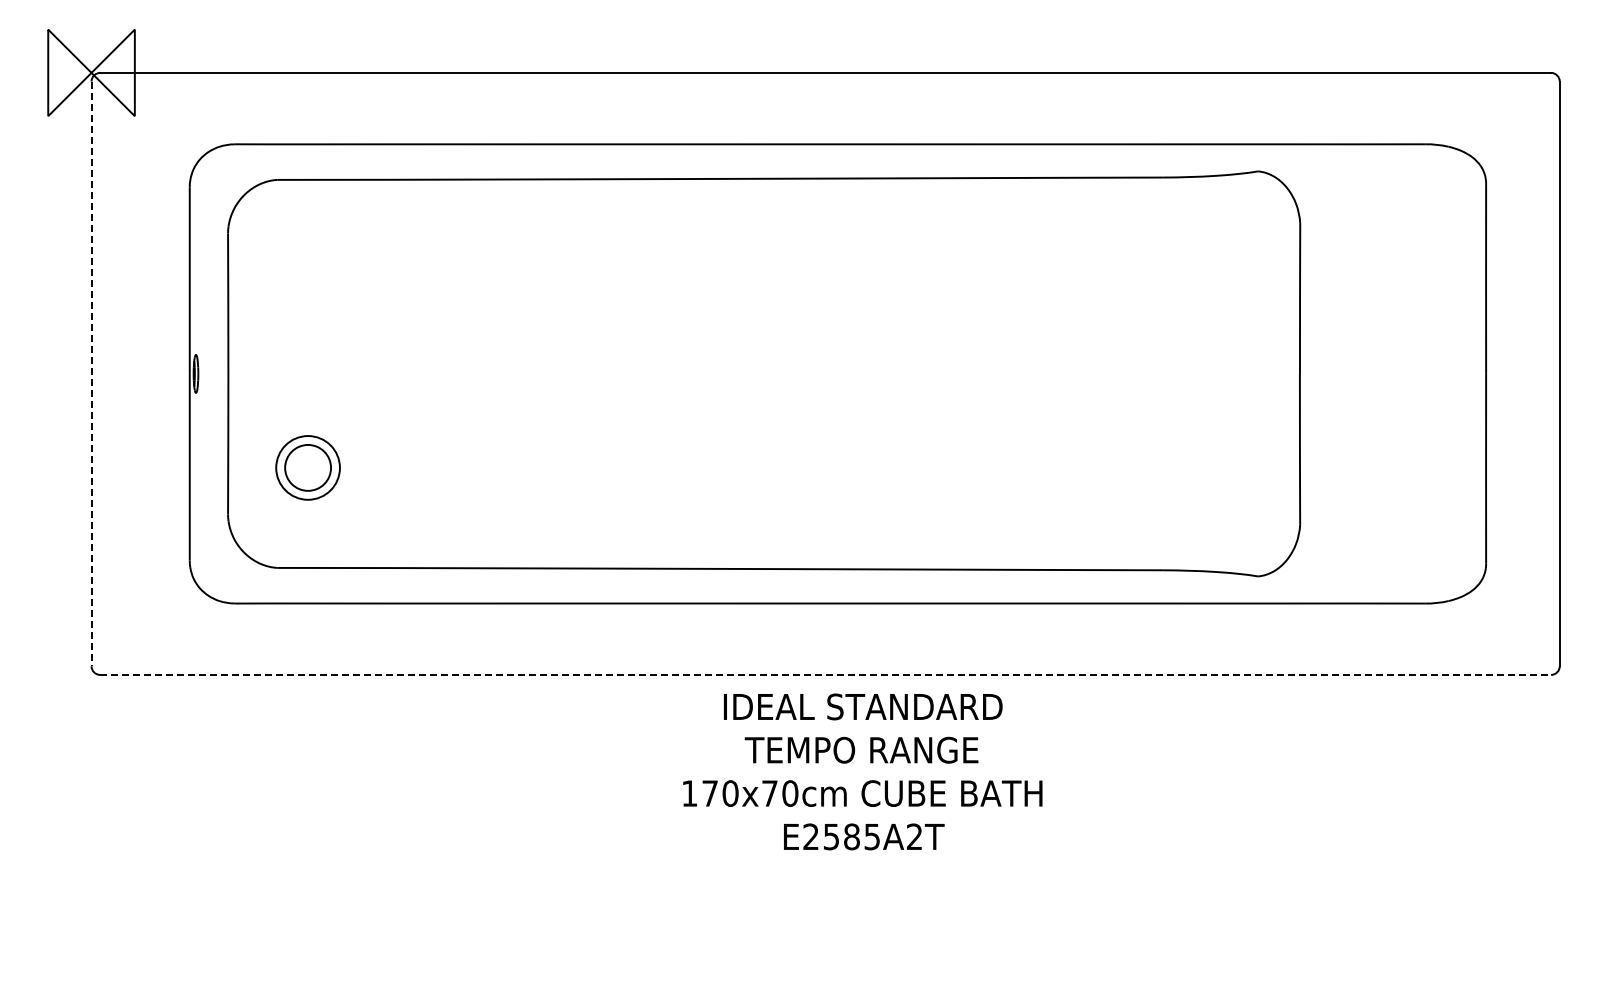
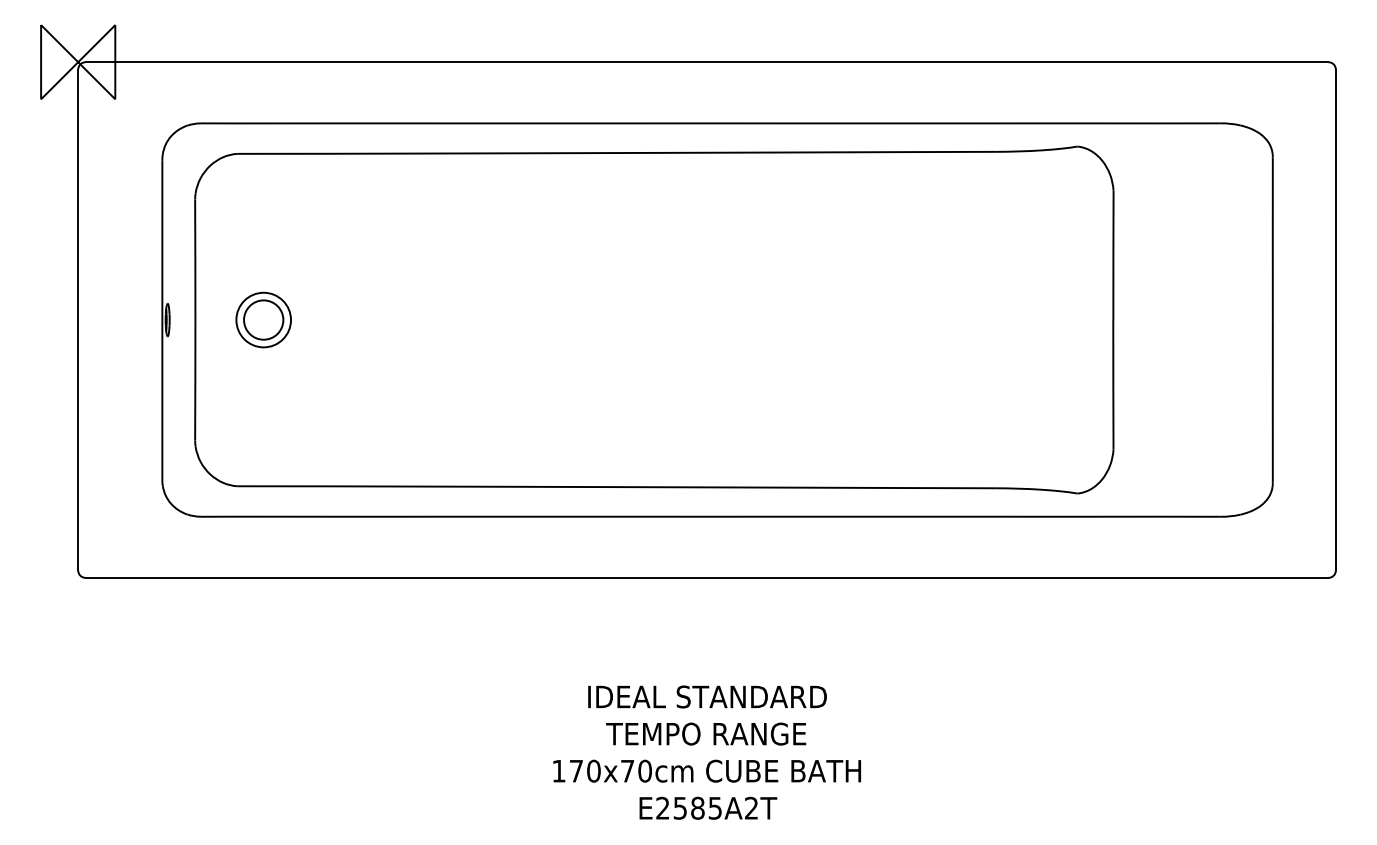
line: (91, 374) -> (78, 320), dashed -> solid
part: (307, 467) -> (263, 319), moved
line: (826, 674) -> (707, 577), dashed -> solid
text: (862, 771) -> (706, 752), moved

